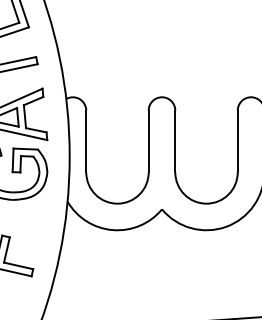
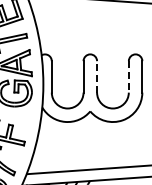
line: (176, 140) -> (97, 76), solid -> dashed
line: (237, 140) -> (128, 76), solid -> dashed

